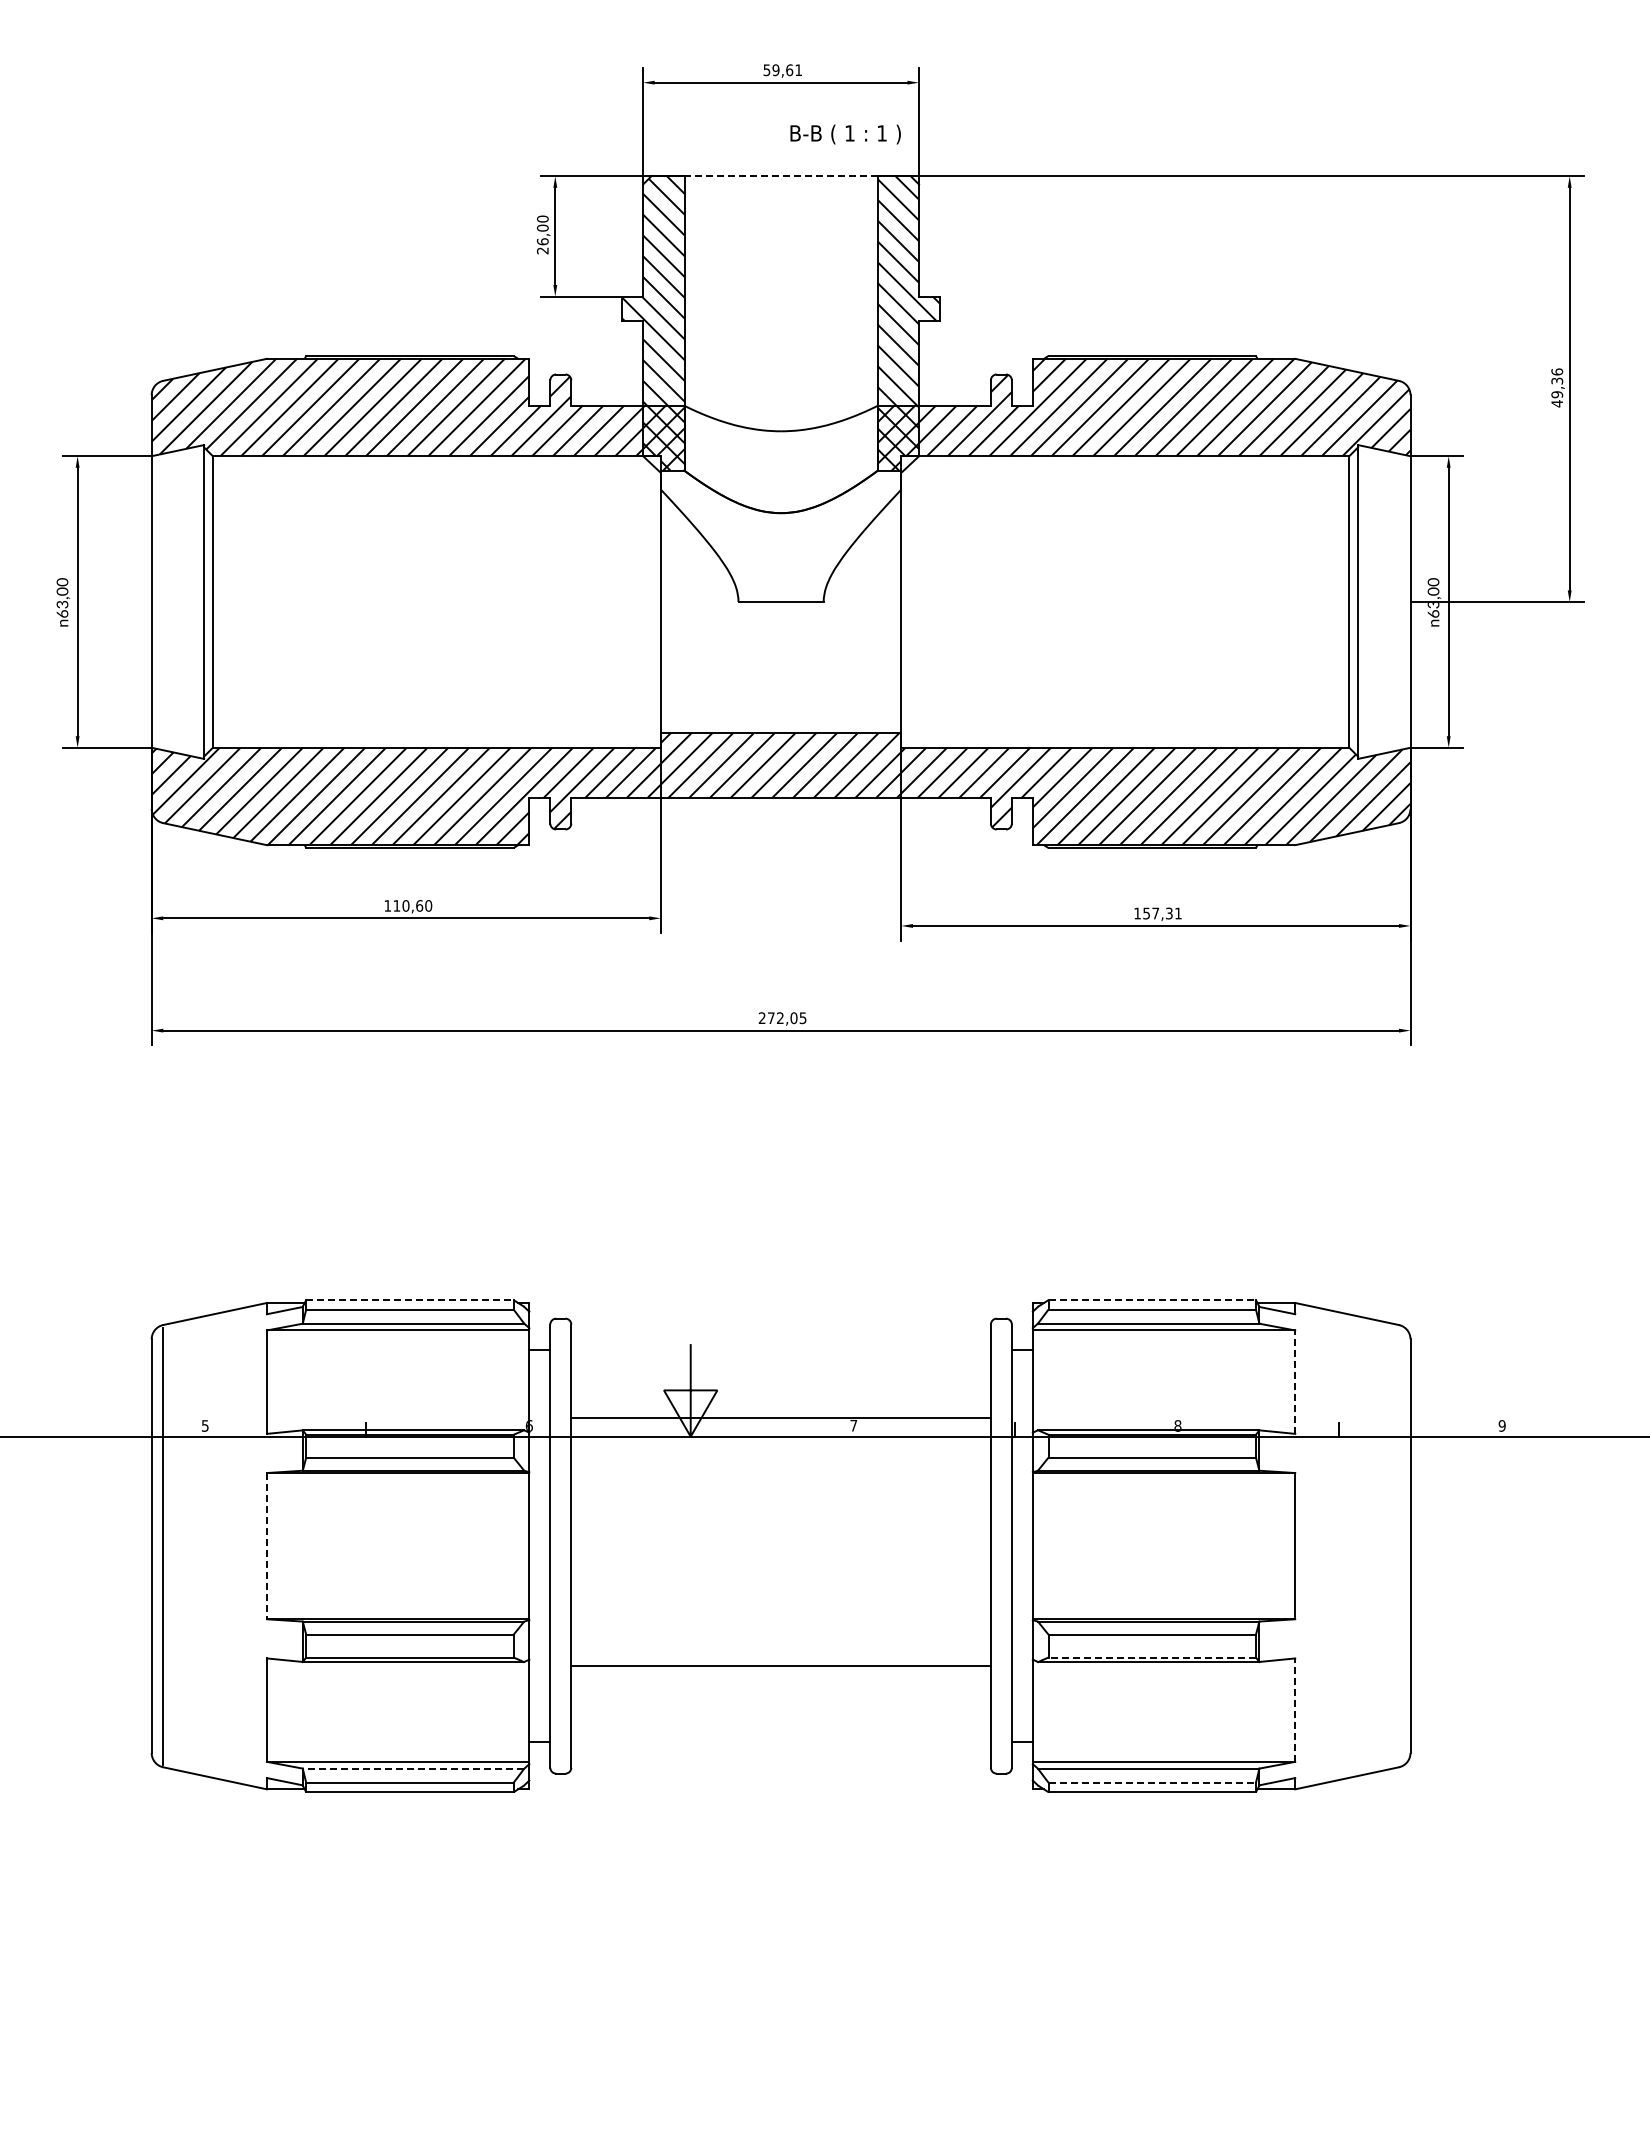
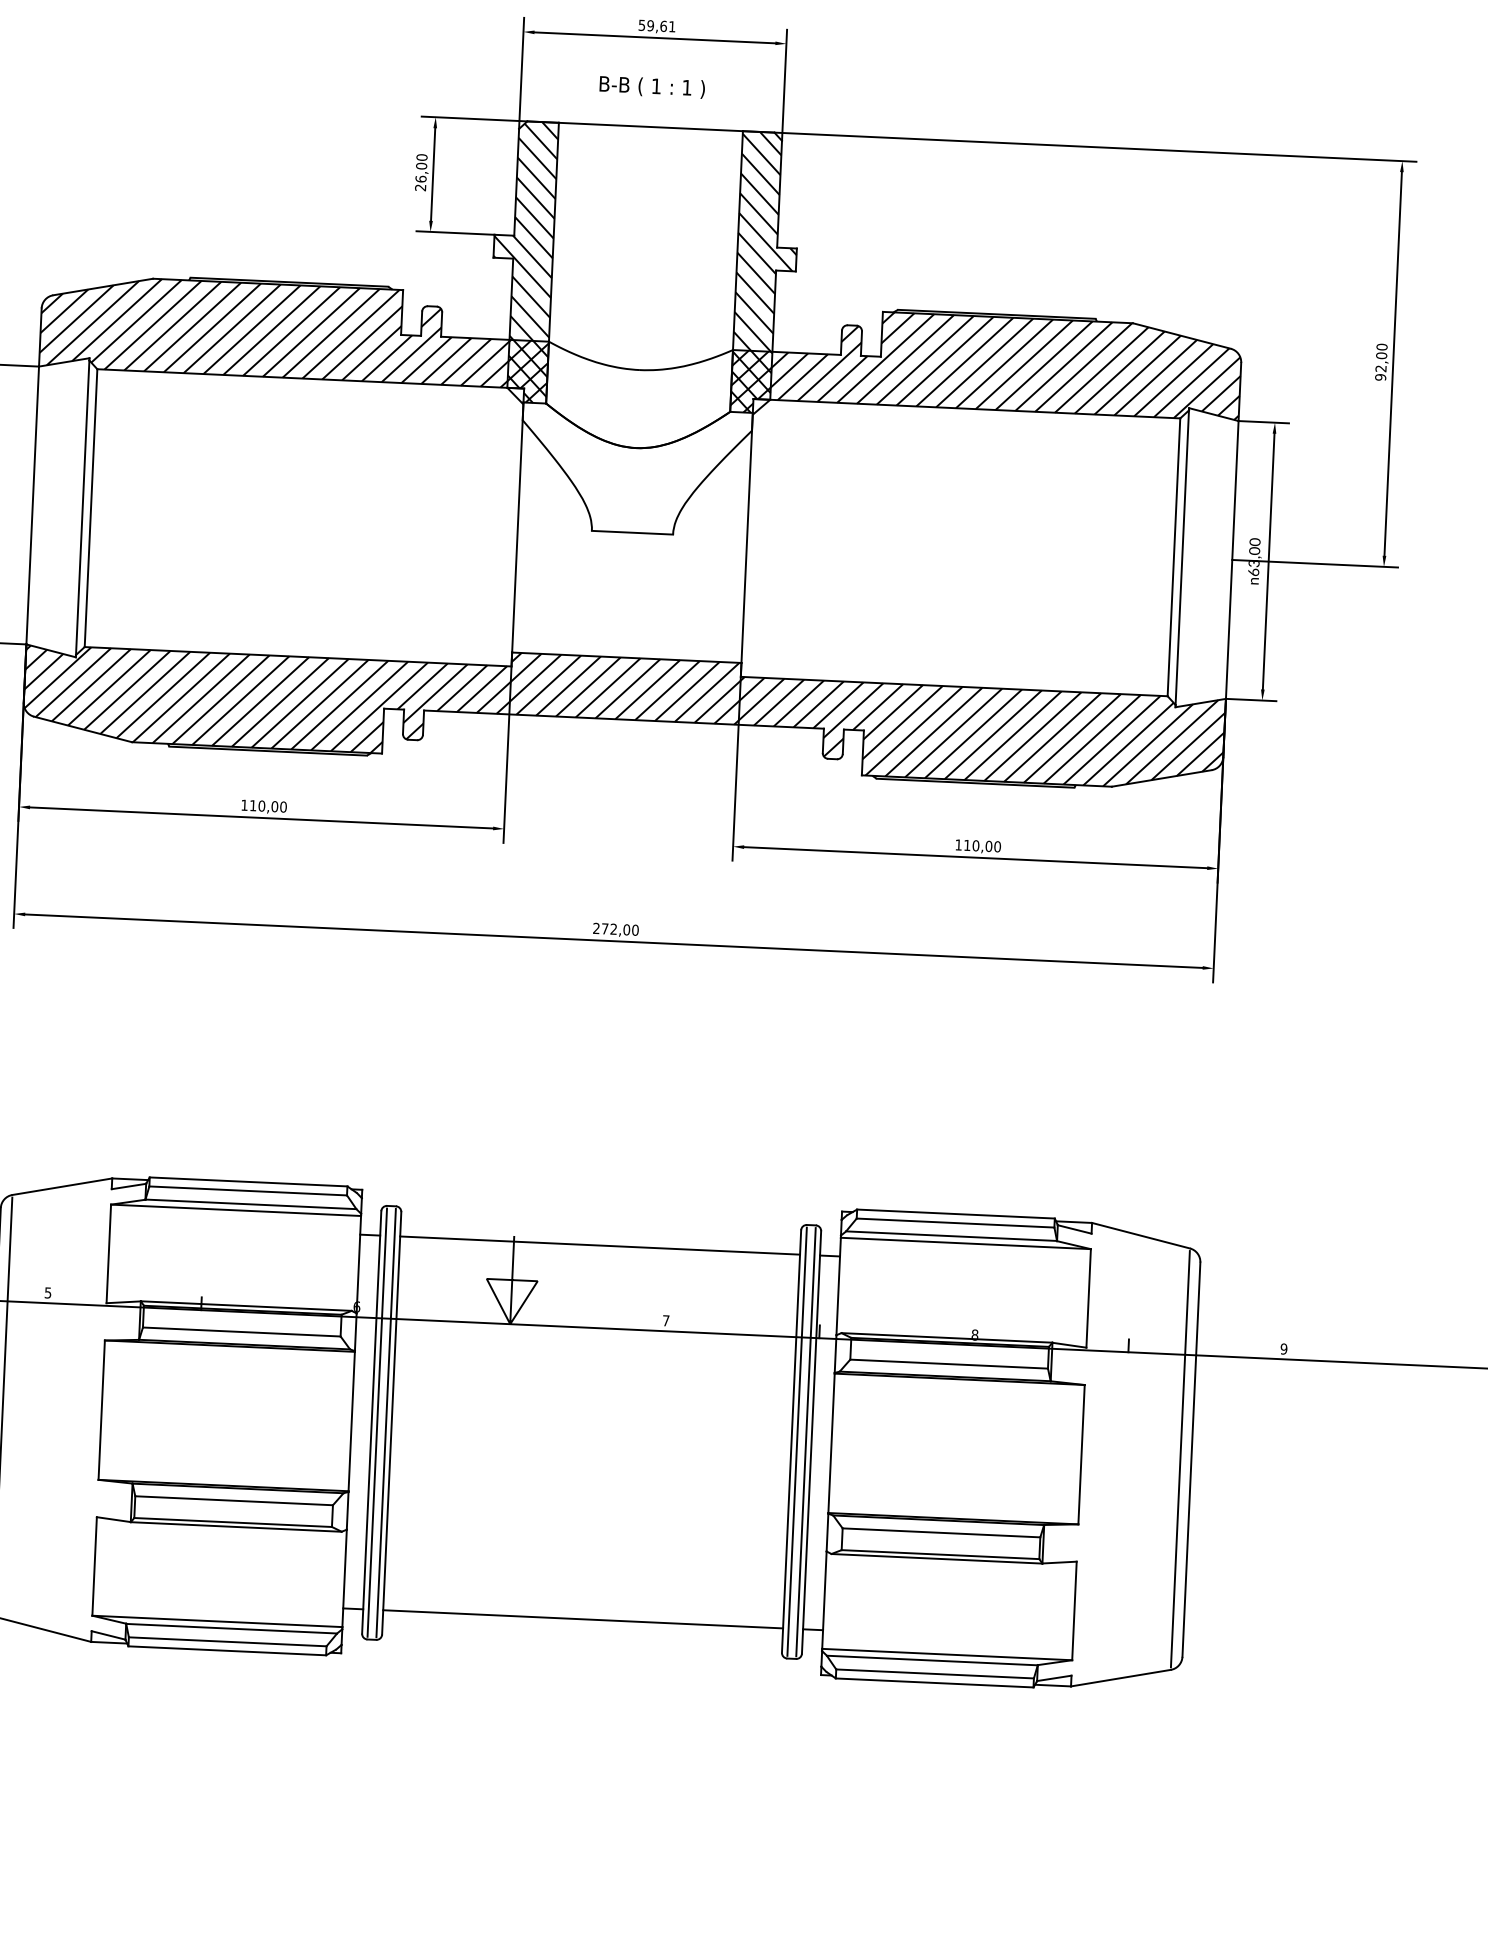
text: (845, 134) -> (652, 87), moved
line: (781, 176) -> (651, 127), dashed -> solid
text: (1557, 387) -> (1381, 361), 49,36 -> 92,00
text: (419, 905) -> (274, 806), 110,60 -> 110,00
text: (1162, 913) -> (982, 846), 157,31 -> 110,00
text: (802, 1018) -> (634, 930), 272,05 -> 272,00
line: (409, 1300) -> (248, 1182), dashed -> solid
line: (1152, 1300) -> (956, 1214), dashed -> solid
line: (1295, 1382) -> (1088, 1298), dashed -> solid
line: (780, 1418) -> (599, 1245), moved
line: (556, 1545) -> (377, 1422), added
line: (565, 1545) -> (386, 1422), added
line: (996, 1545) -> (796, 1441), added
line: (1006, 1545) -> (806, 1441), added
line: (1398, 1545) -> (1180, 1458), added
line: (266, 1546) -> (101, 1410), dashed -> solid
line: (1152, 1657) -> (940, 1554), dashed -> solid
line: (780, 1666) -> (582, 1619), moved
line: (1295, 1710) -> (1074, 1611), dashed -> solid
line: (413, 1768) -> (231, 1628), dashed -> solid
line: (1152, 1782) -> (935, 1673), dashed -> solid

